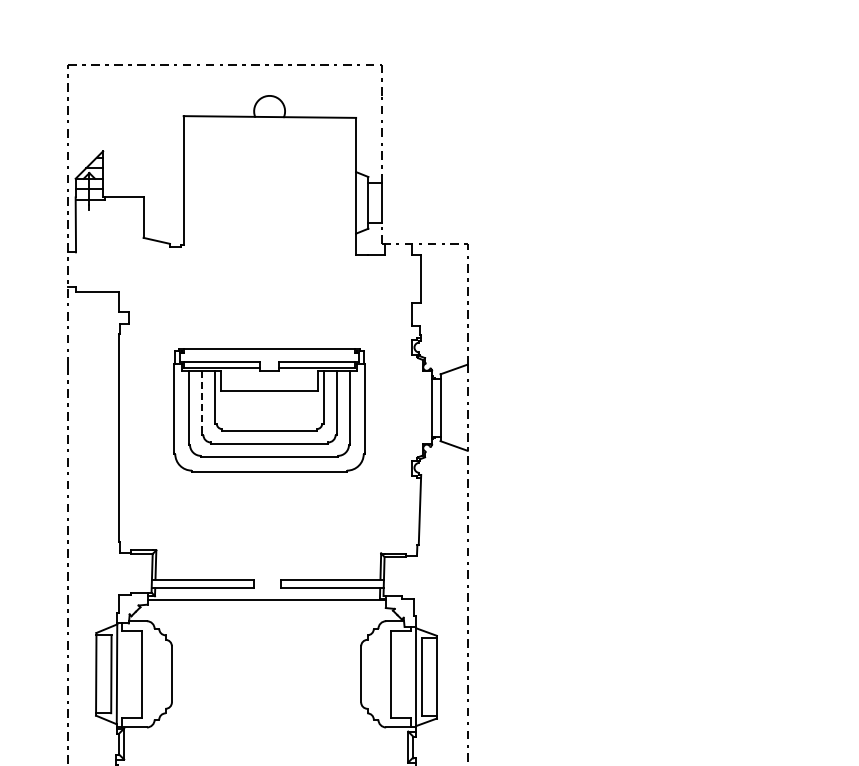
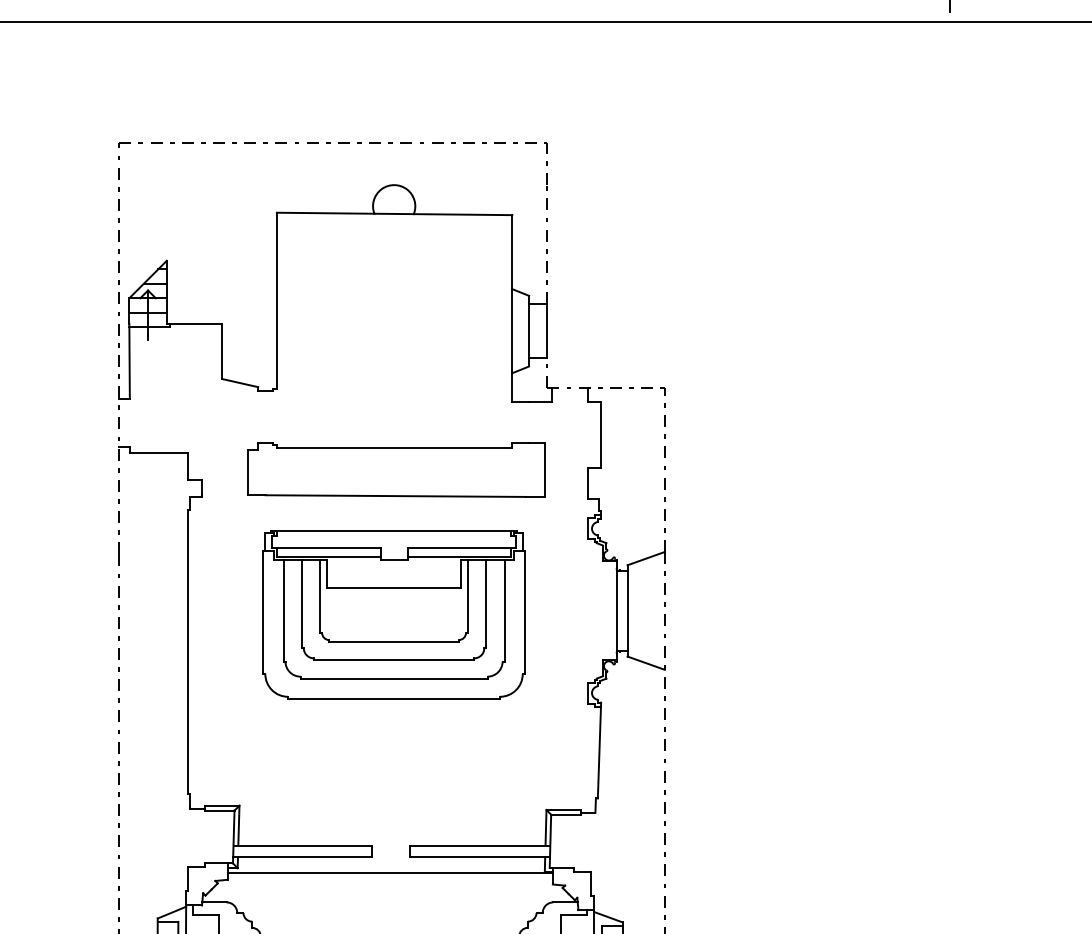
part: (271, 304) -> (396, 469), added
line: (202, 402) -> (302, 603), dashed -> solid

